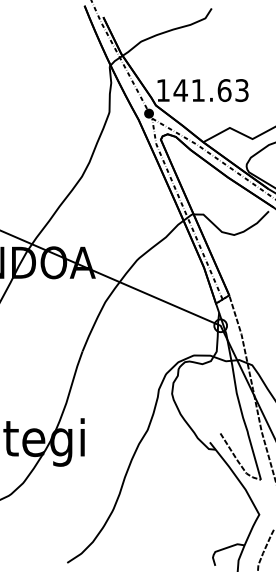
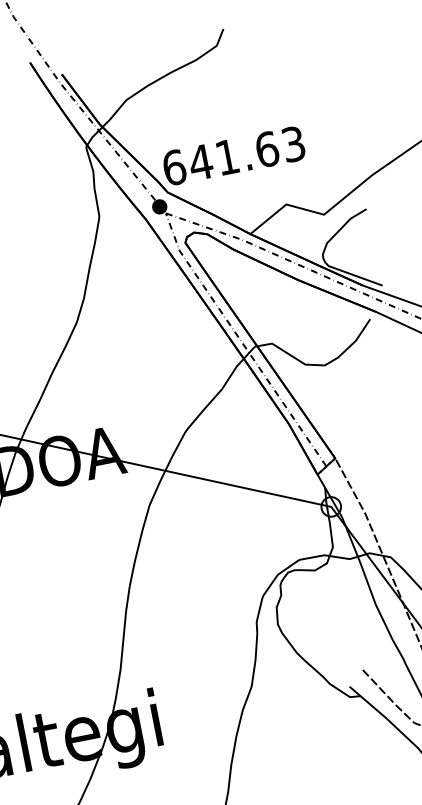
text: (163, 90) -> (174, 167), 141.63 -> 641.63

